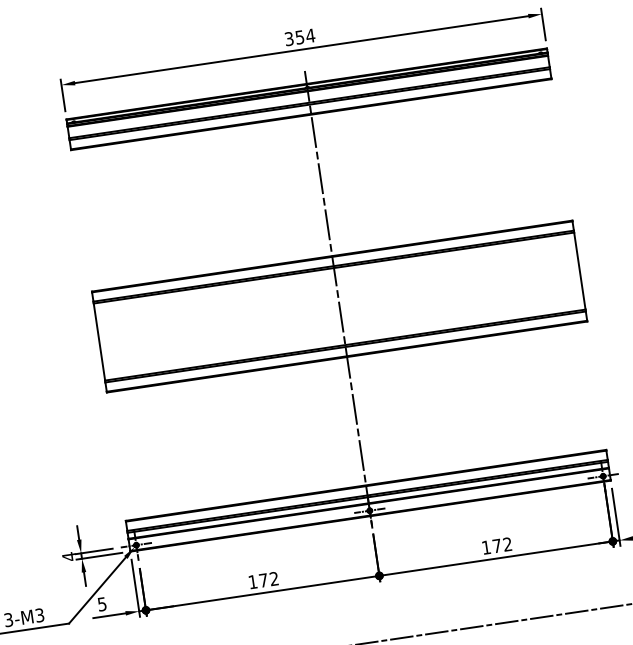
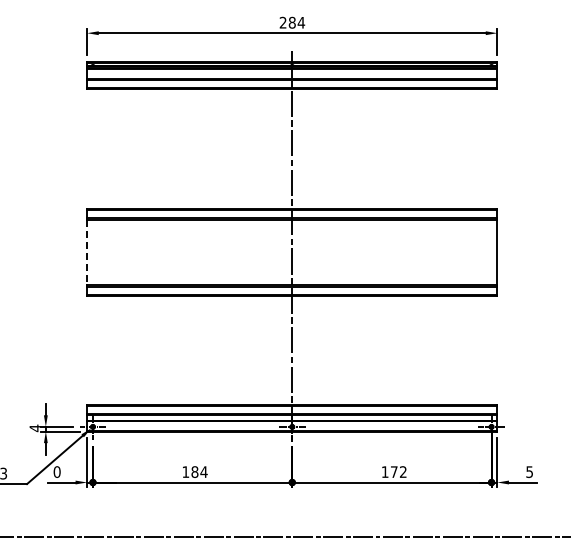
text: (294, 37) -> (287, 22), 354 -> 284
line: (99, 341) -> (87, 252), solid -> dashed
text: (268, 579) -> (199, 471), 172 -> 184
text: (101, 603) -> (56, 471), 5 -> 0

